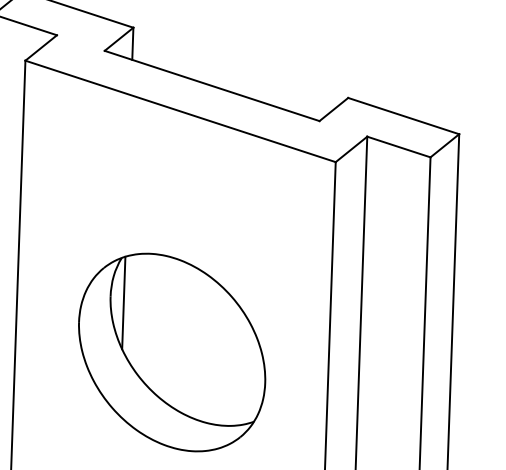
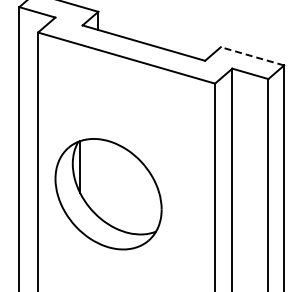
line: (403, 116) -> (252, 56), solid -> dashed
part: (171, 353) -> (108, 194), moved

